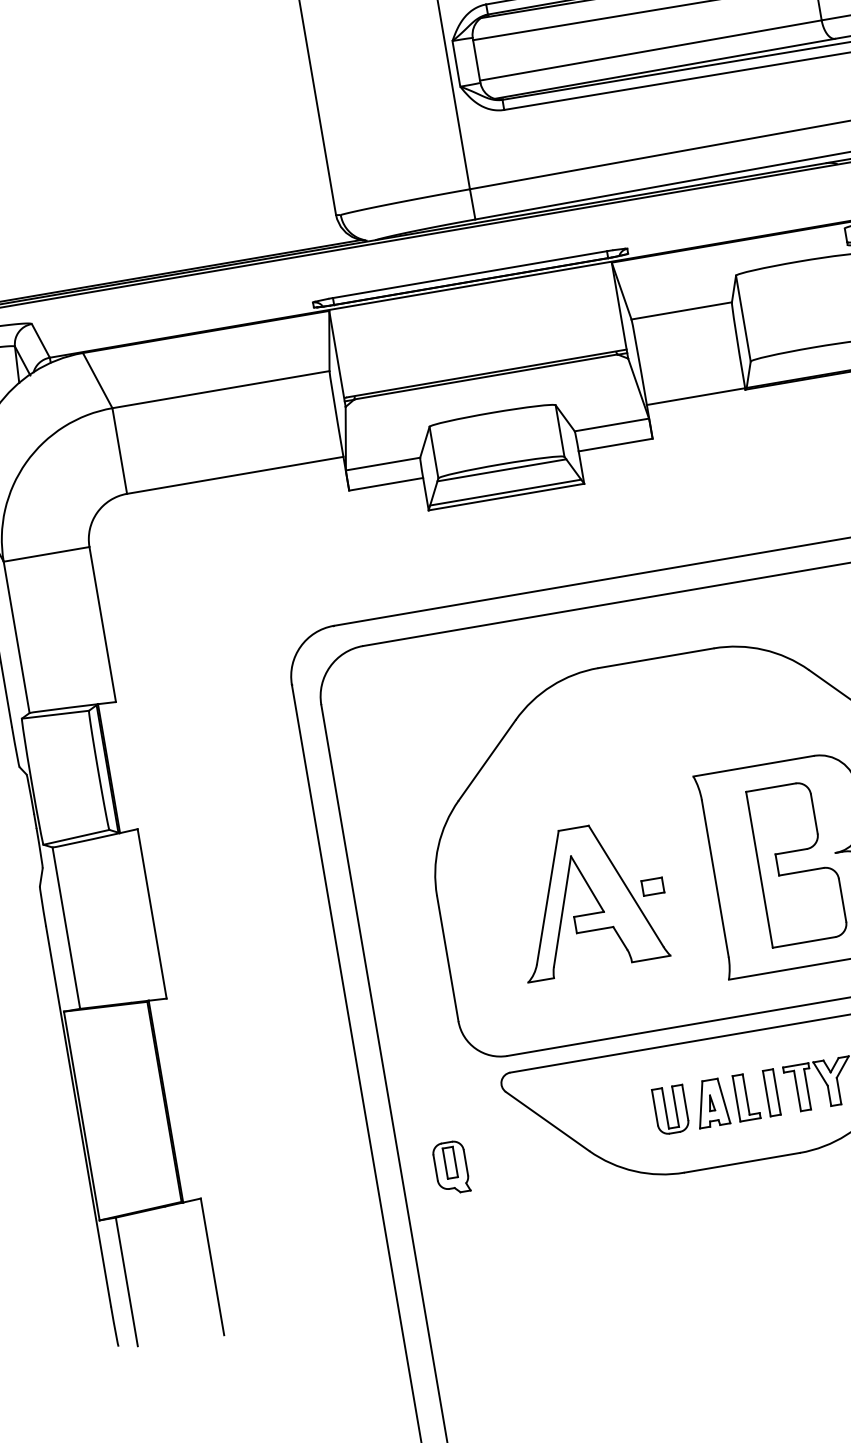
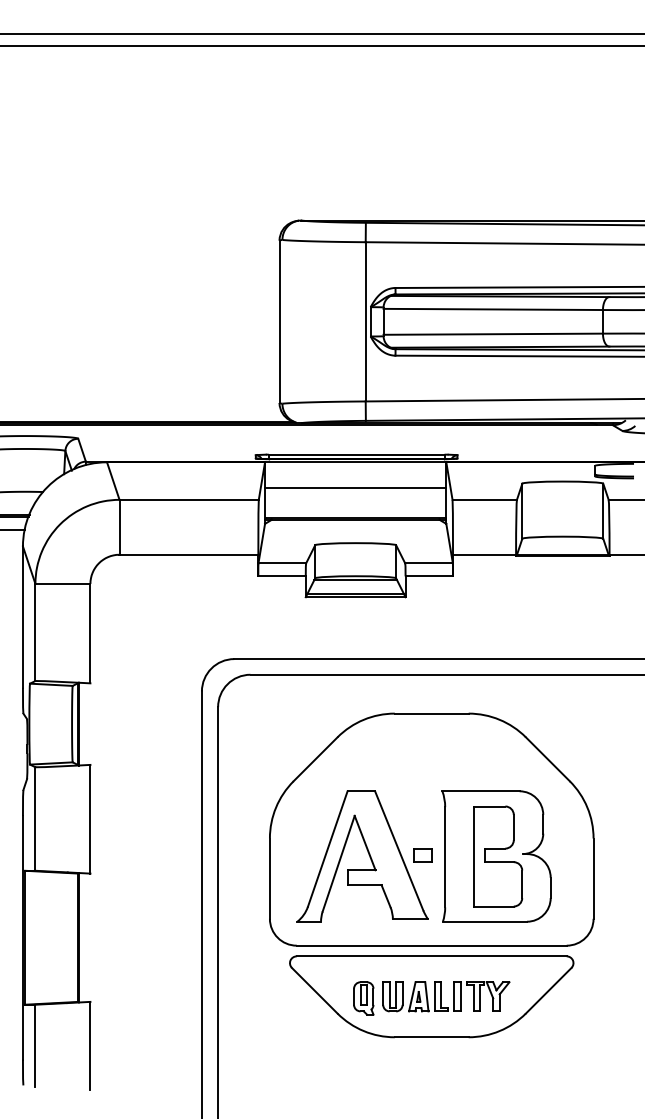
line: (476, 326) -> (355, 487), added
part: (589, 898) -> (364, 856), size x1.43
part: (450, 1168) -> (363, 998), moved

